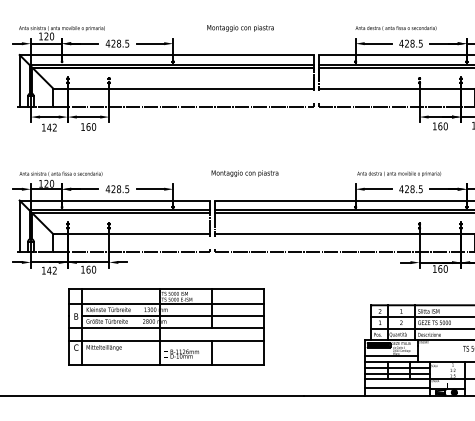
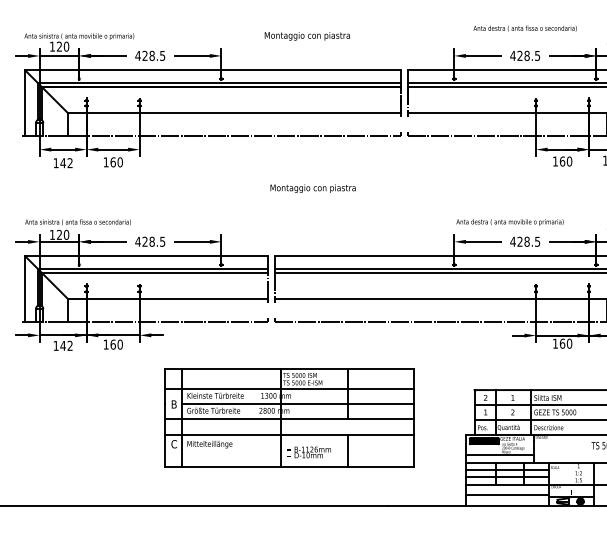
text: (395, 28) -> (524, 28), moved
text: (244, 173) -> (312, 188), moved
part: (166, 326) -> (289, 417), moved

